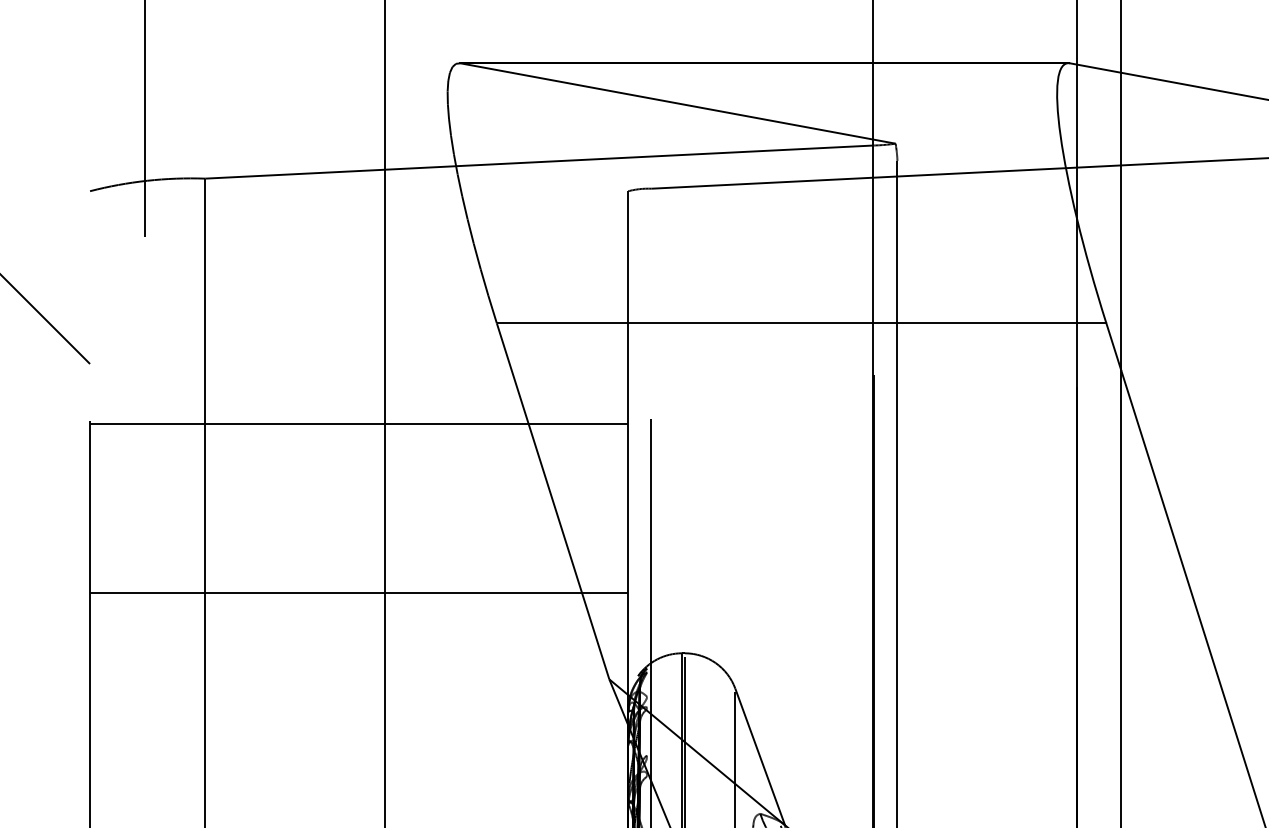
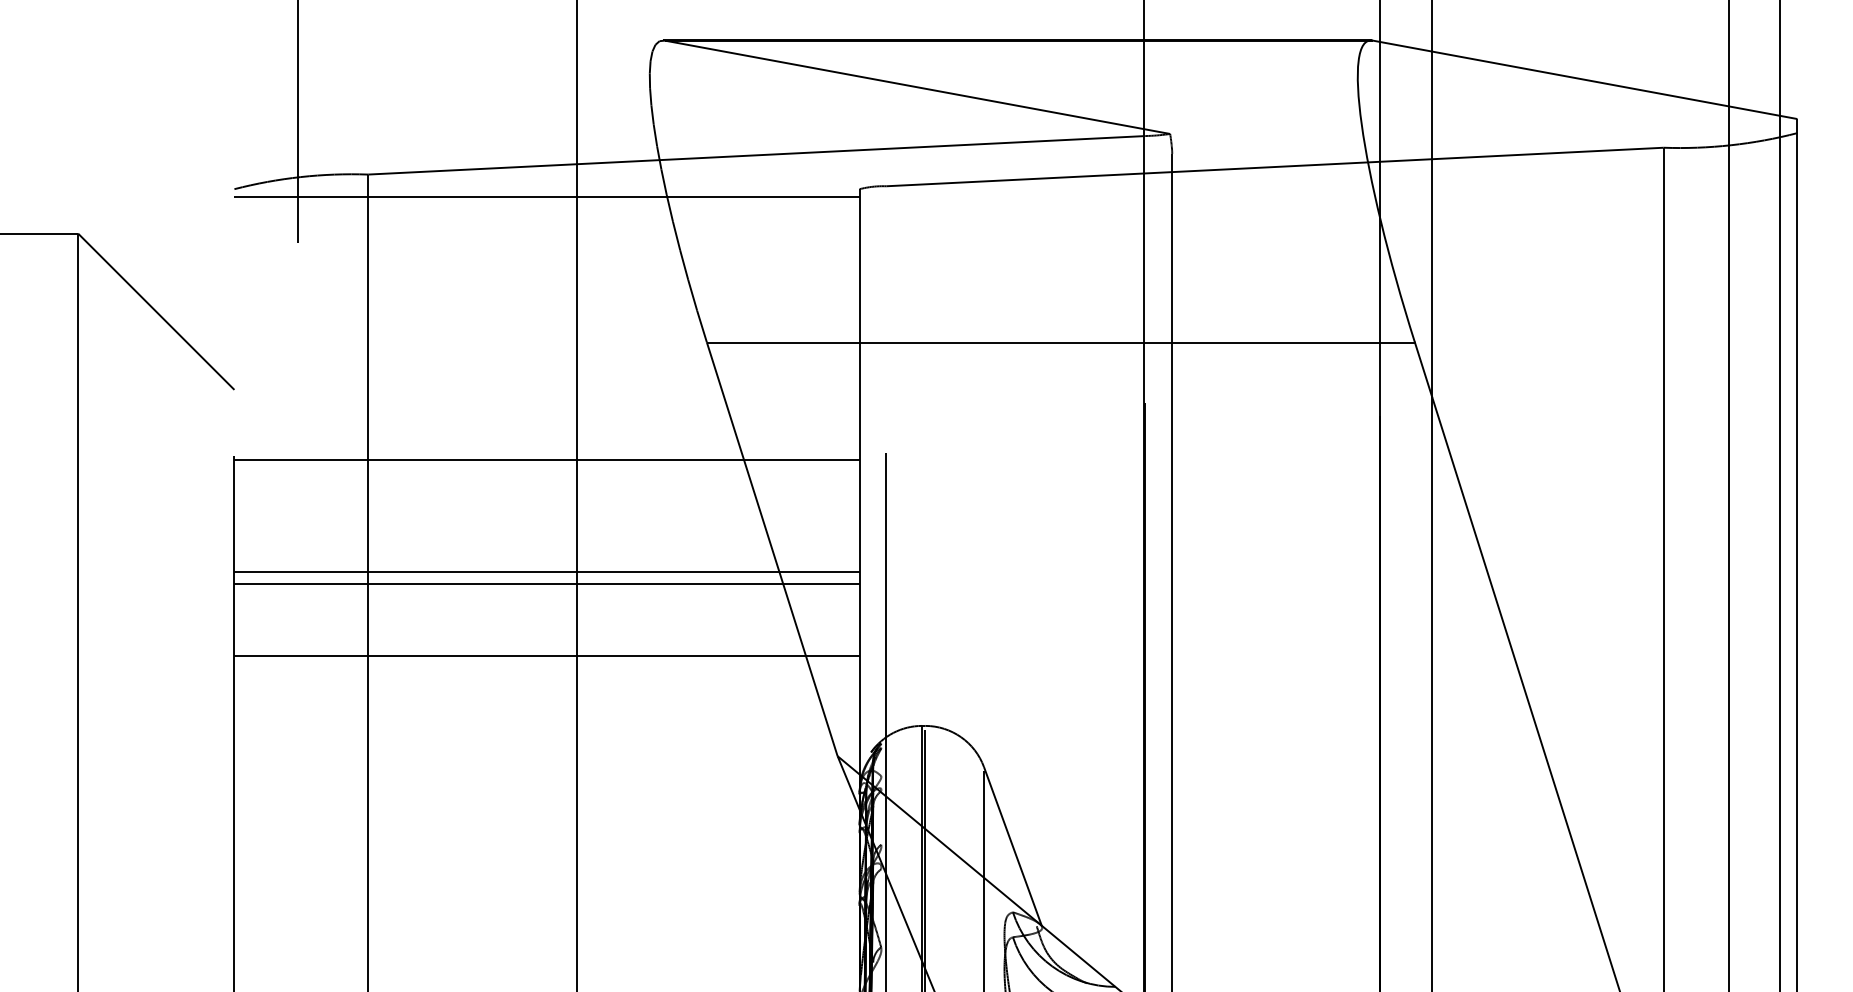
line: (358, 198) -> (546, 197), added
line: (358, 520) -> (546, 571), added
line: (358, 530) -> (546, 583), added

